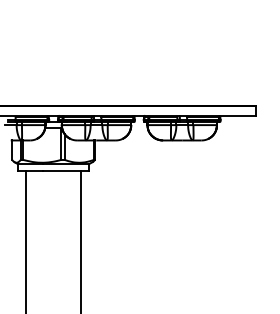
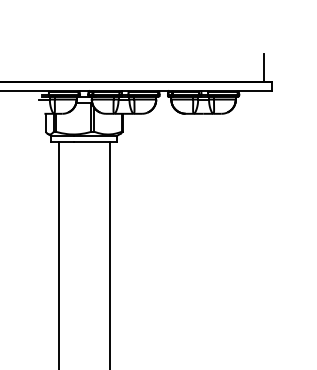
line: (246, 90) -> (263, 67), added

